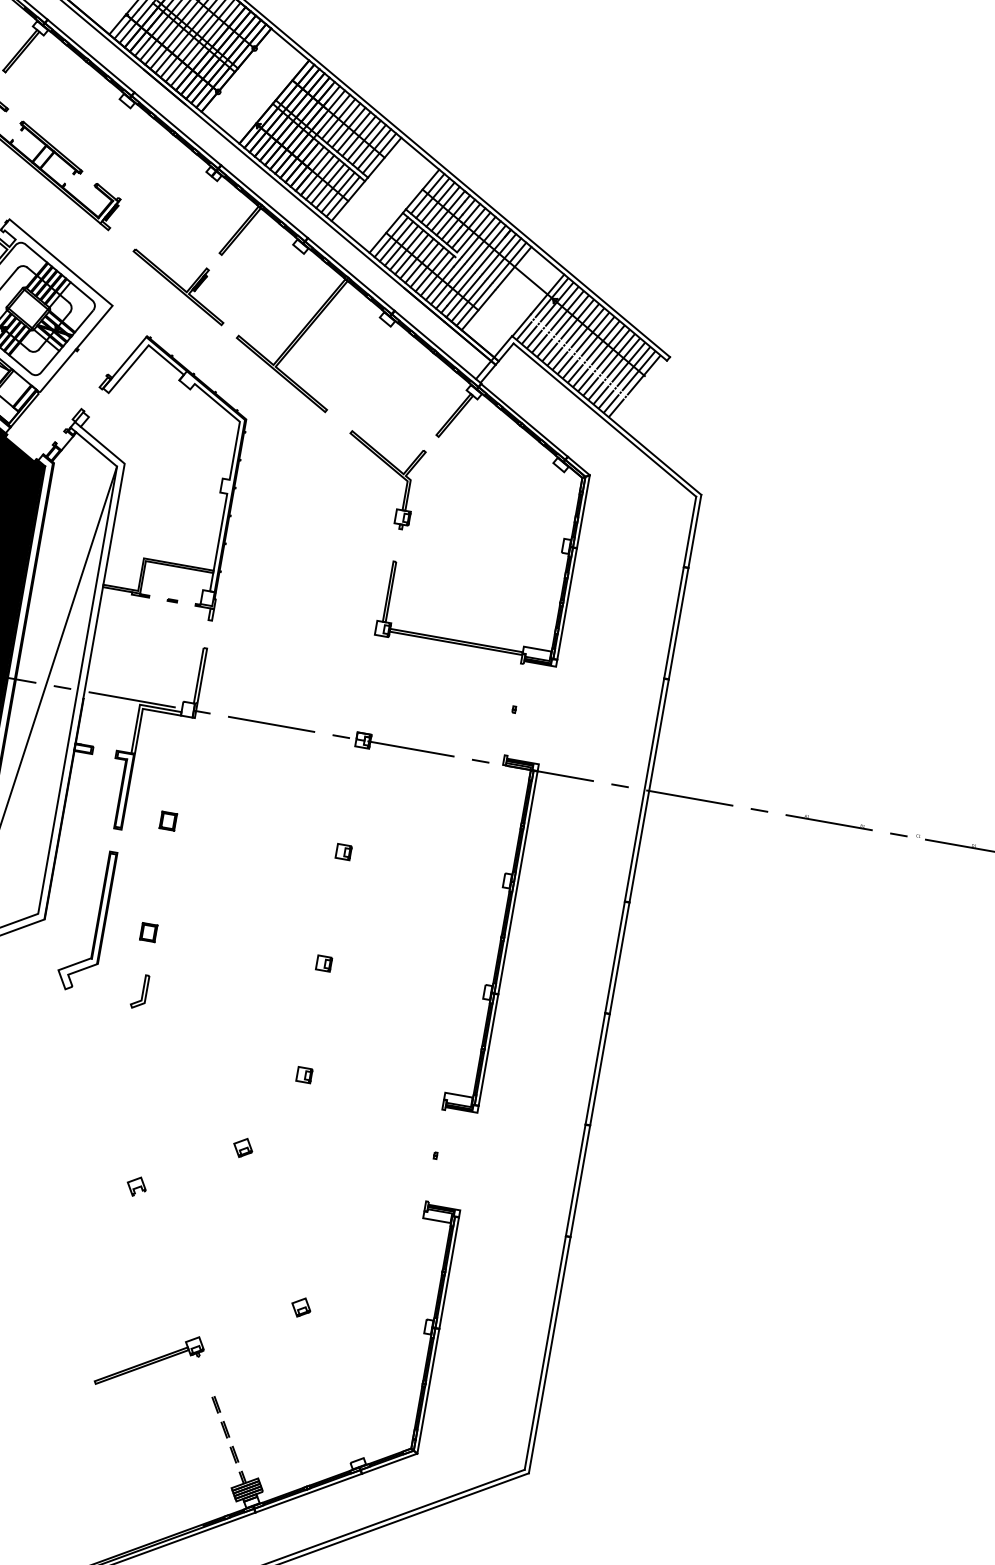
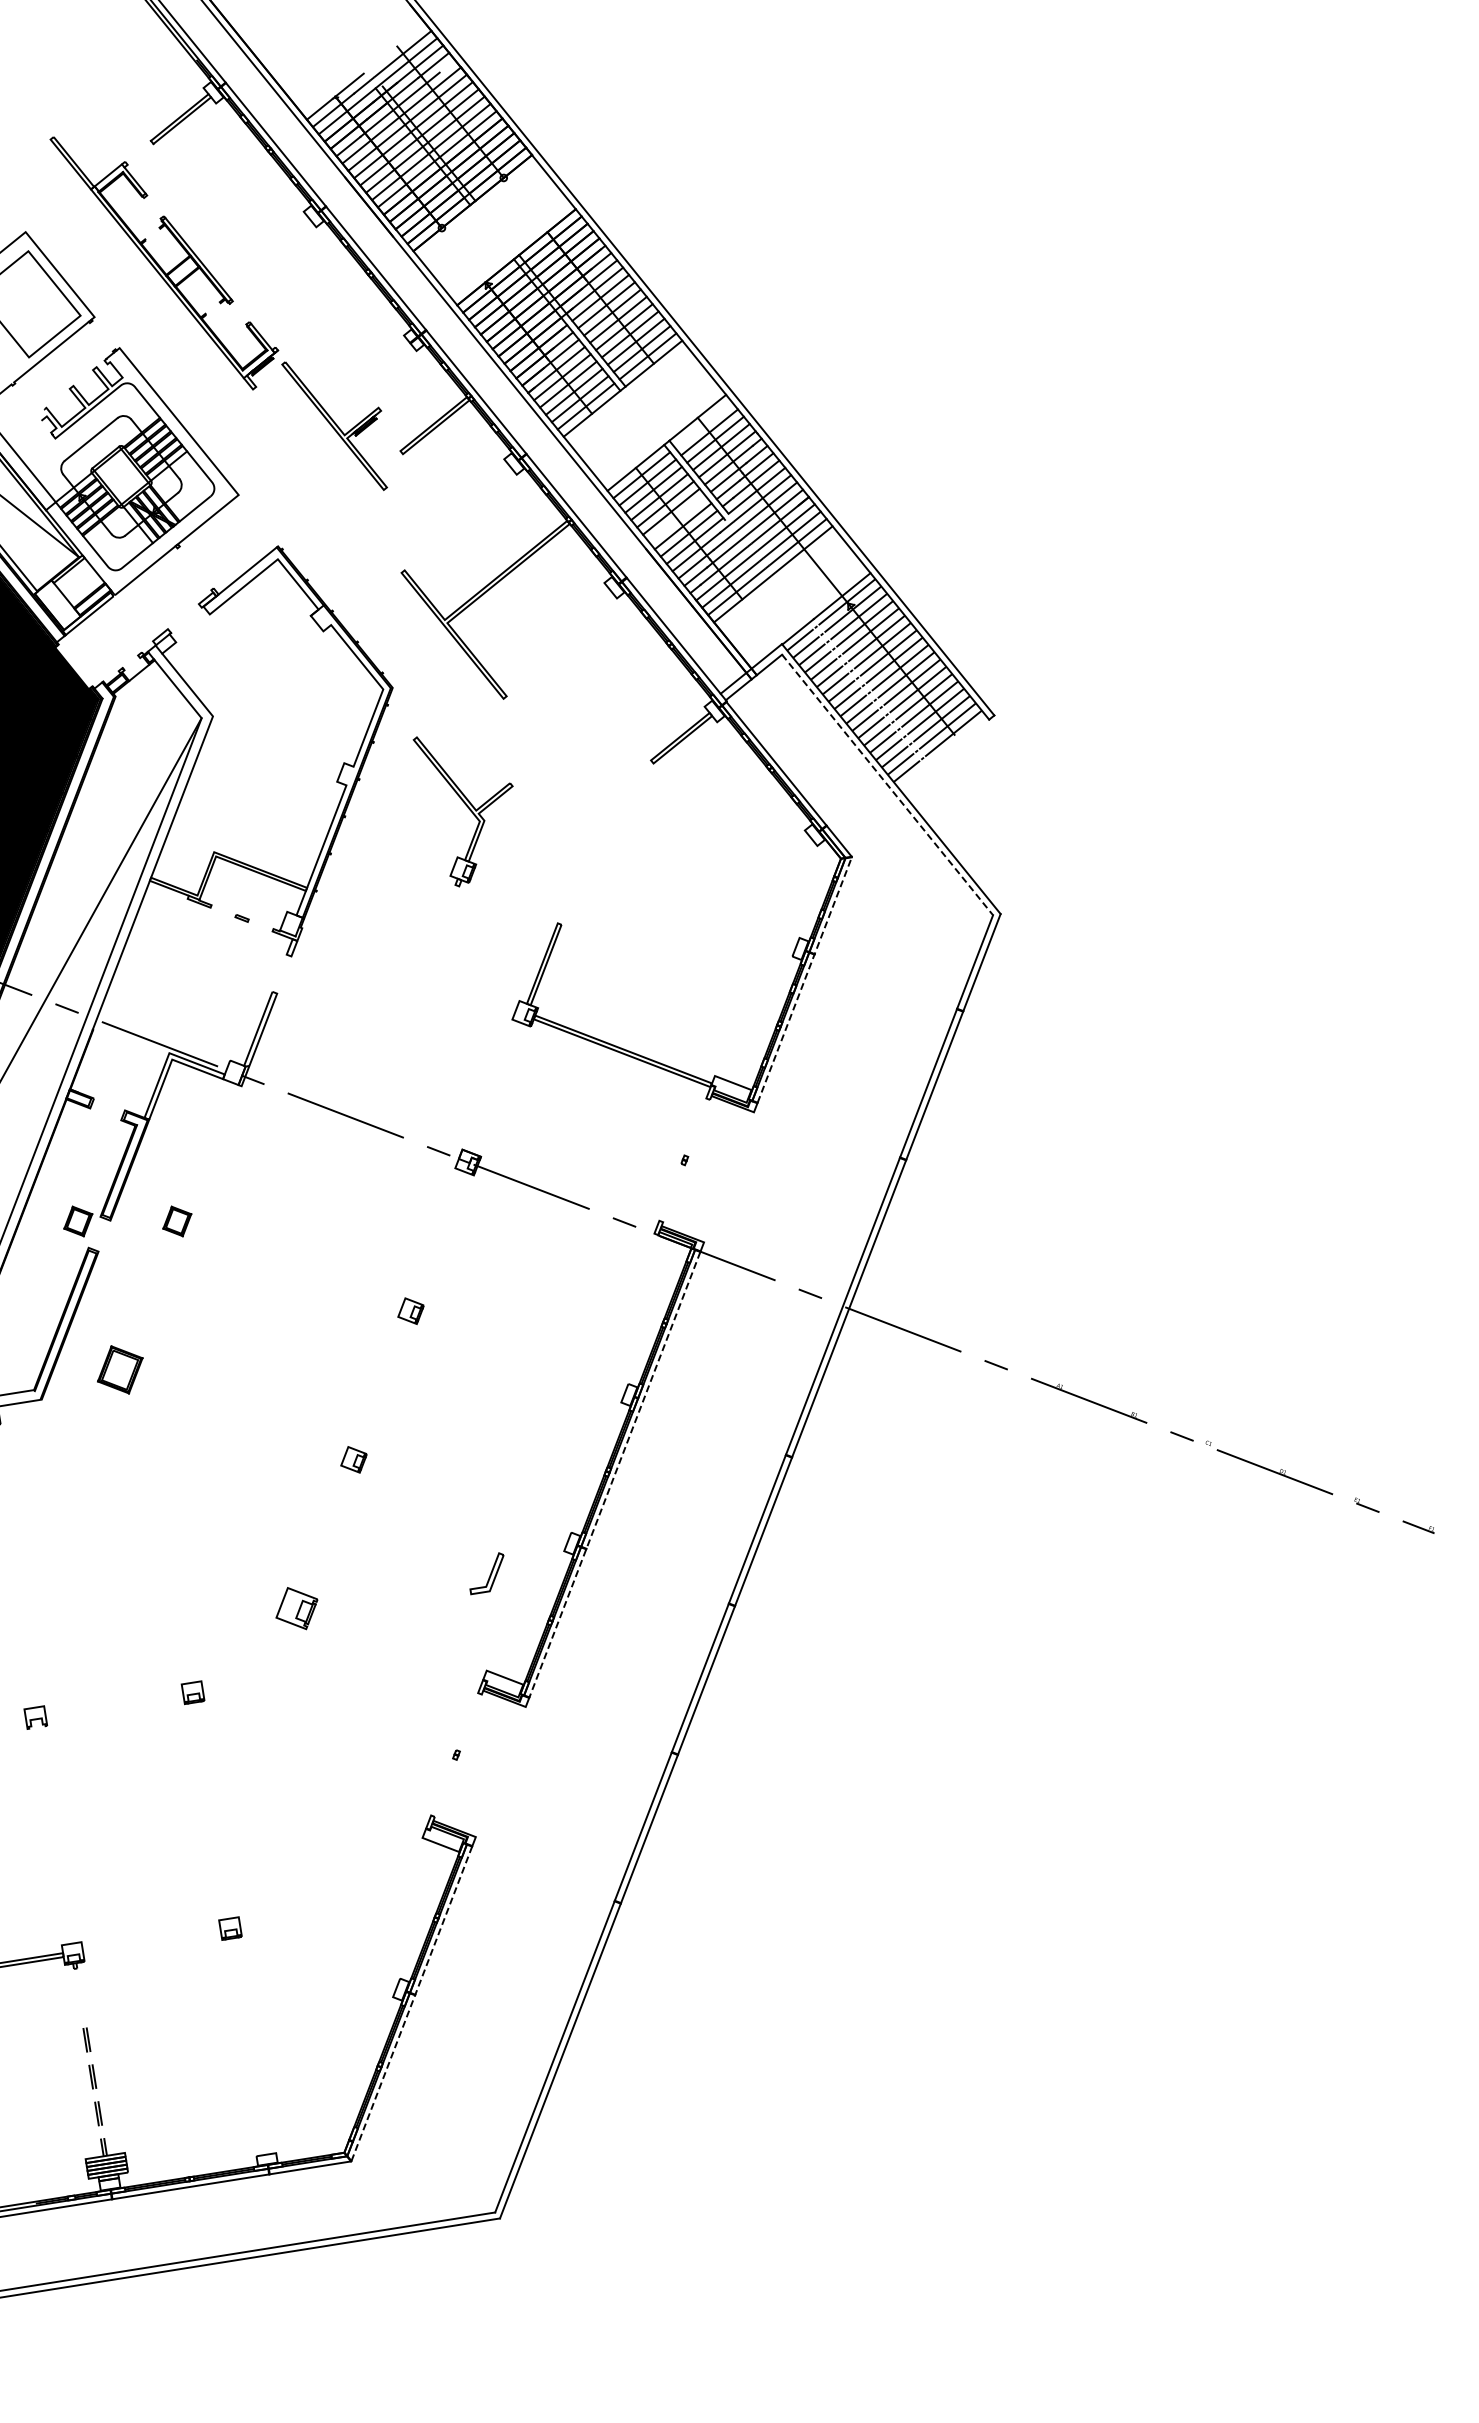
line: (427, 194) -> (703, 425), removed
line: (421, 263) -> (676, 519), removed
part: (178, 286) -> (334, 425), moved
line: (604, 419) -> (887, 784), solid -> dashed
part: (398, 474) -> (468, 809), moved
line: (573, 567) -> (804, 979), solid -> dashed
part: (99, 834) -> (78, 1221), added
part: (148, 932) -> (120, 1369), size x1.6
line: (507, 938) -> (614, 1474), solid -> dashed
part: (139, 991) -> (486, 1573), moved
part: (304, 1075) -> (296, 1608), size x1.6
line: (438, 1335) -> (412, 2003), solid -> dashed

